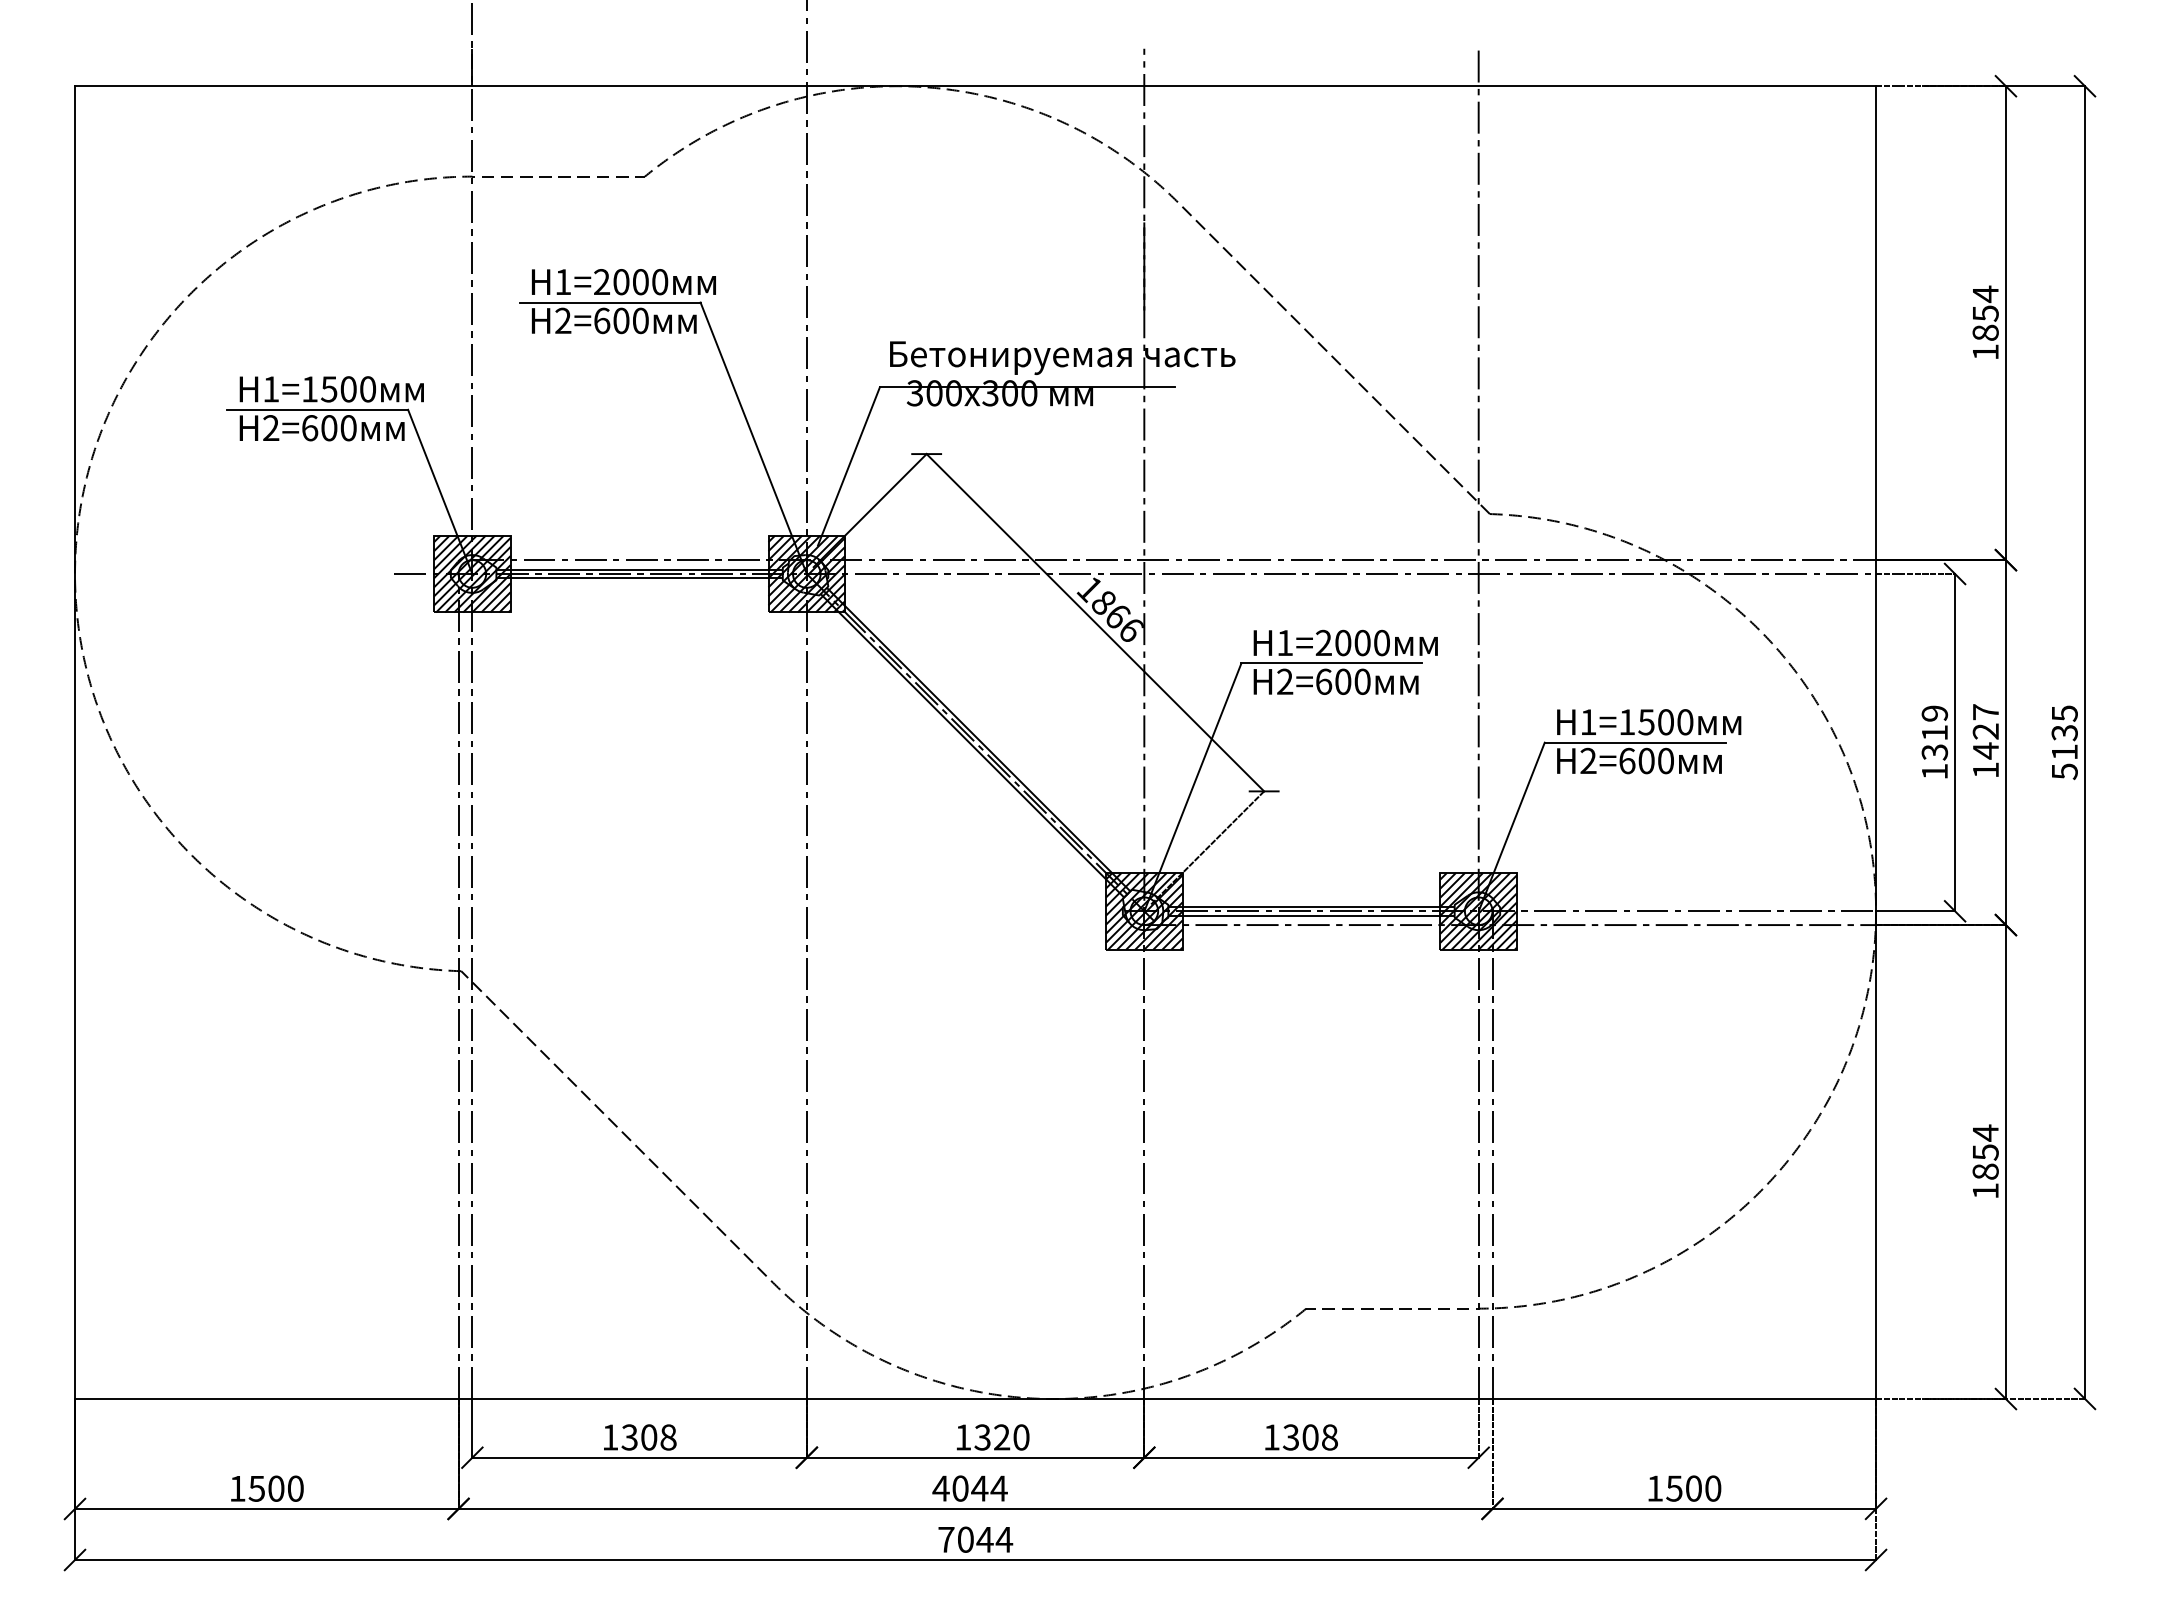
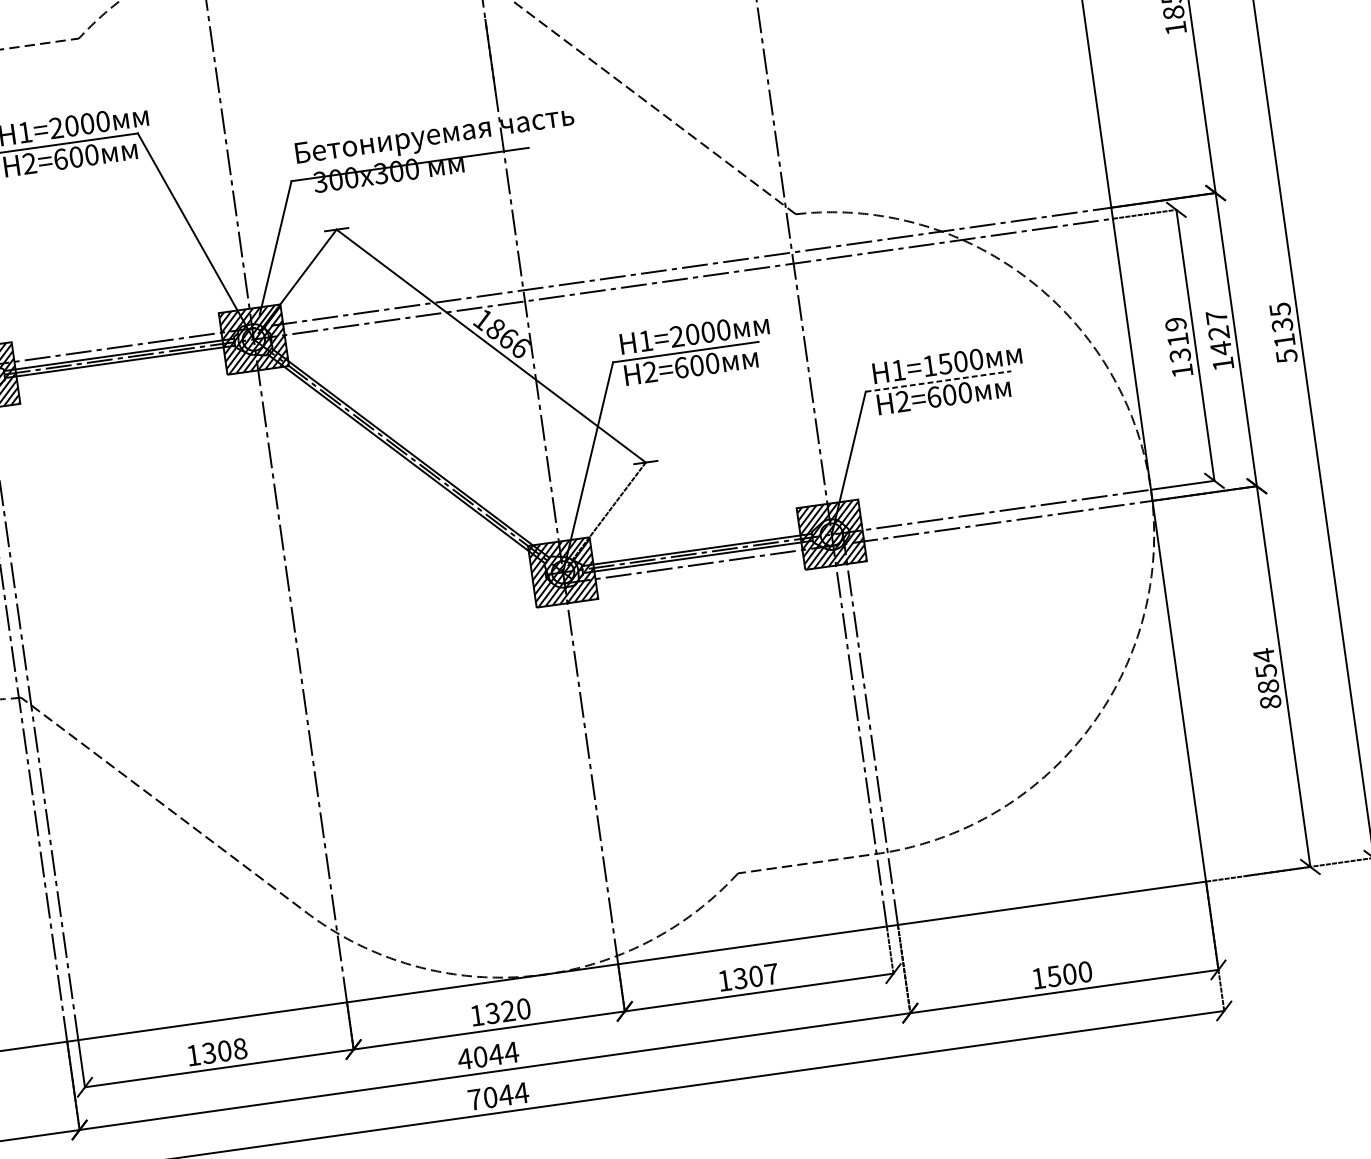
line: (1635, 742) -> (938, 381), solid -> dashed
text: (1985, 1191) -> (1270, 702), 1854 -> 8854
text: (1329, 1437) -> (771, 974), 1308 -> 1307

